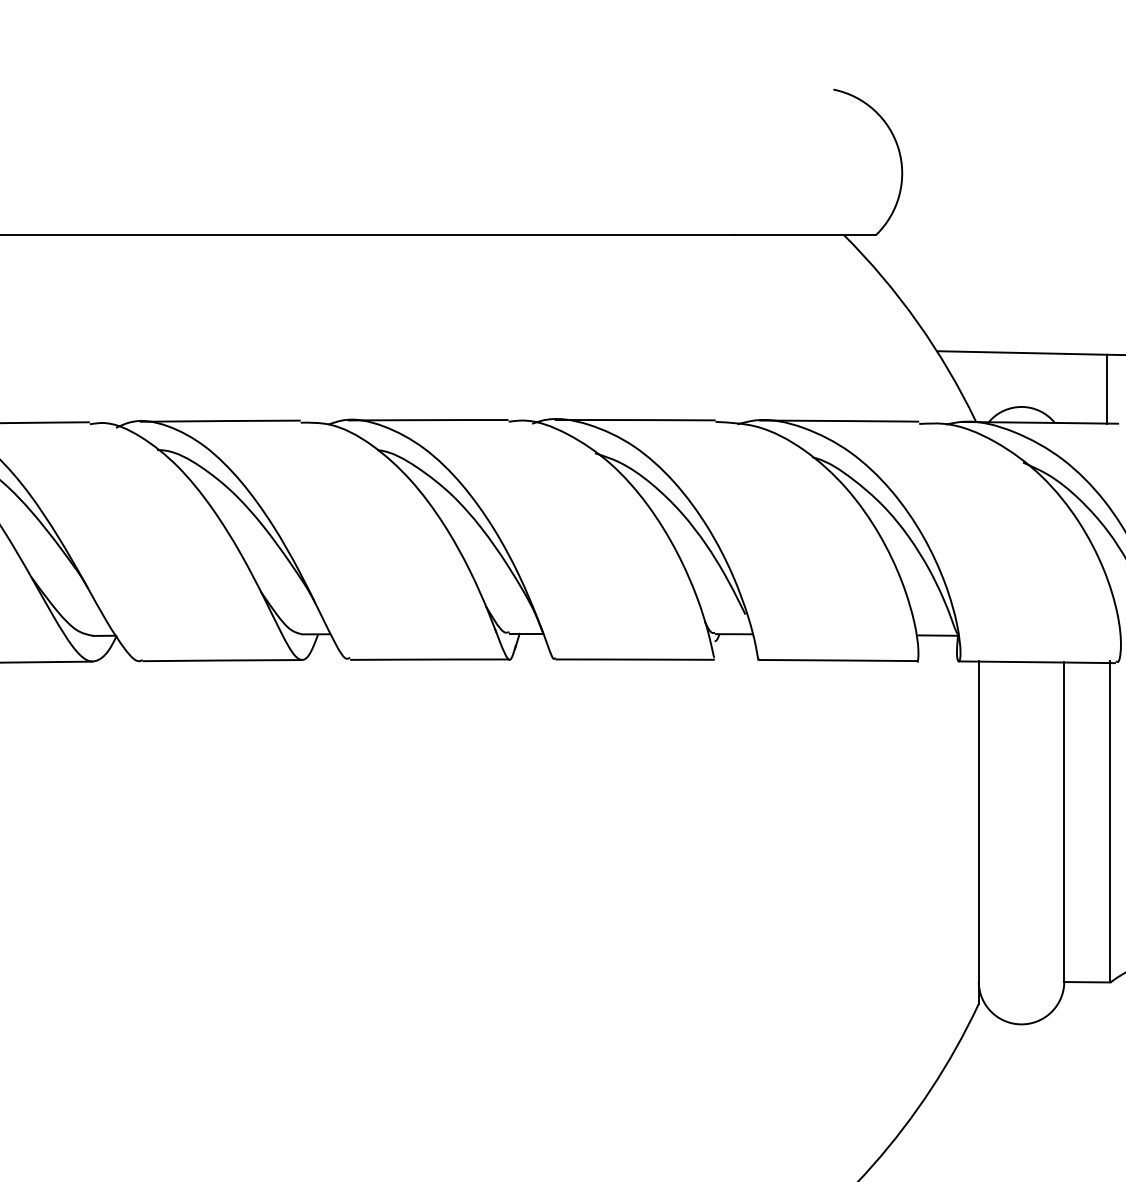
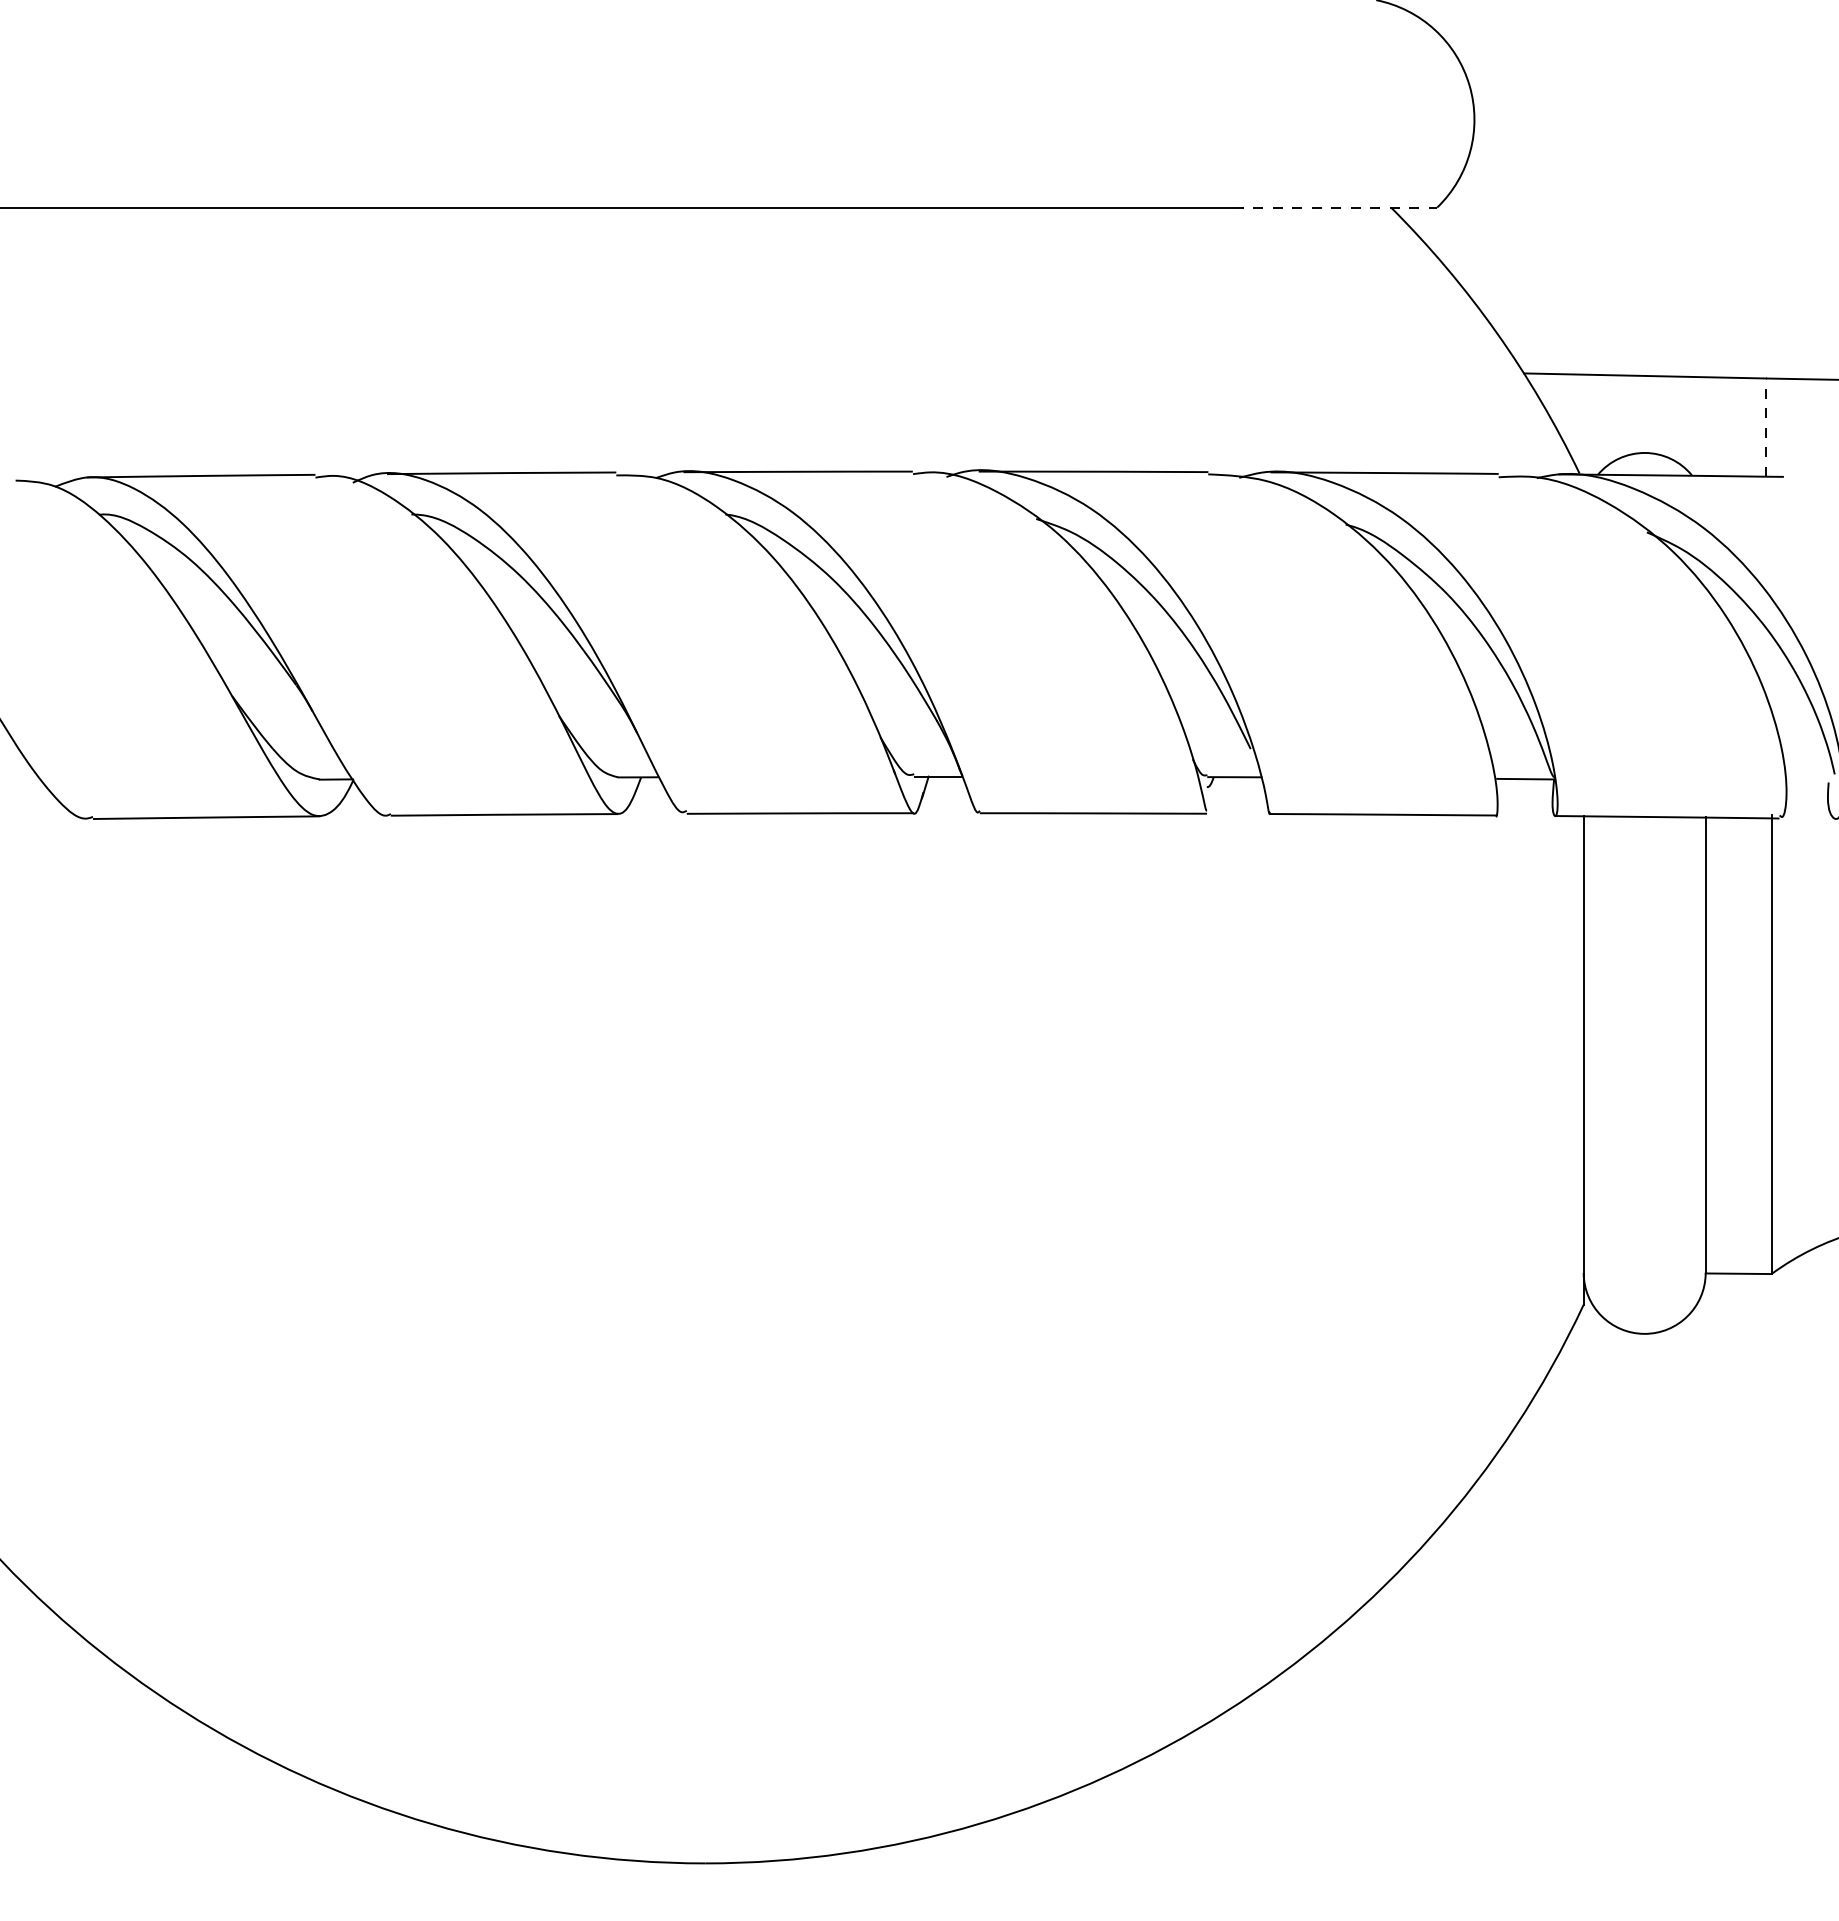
line: (804, 234) -> (1335, 207), solid -> dashed
line: (1106, 389) -> (1766, 427), solid -> dashed

